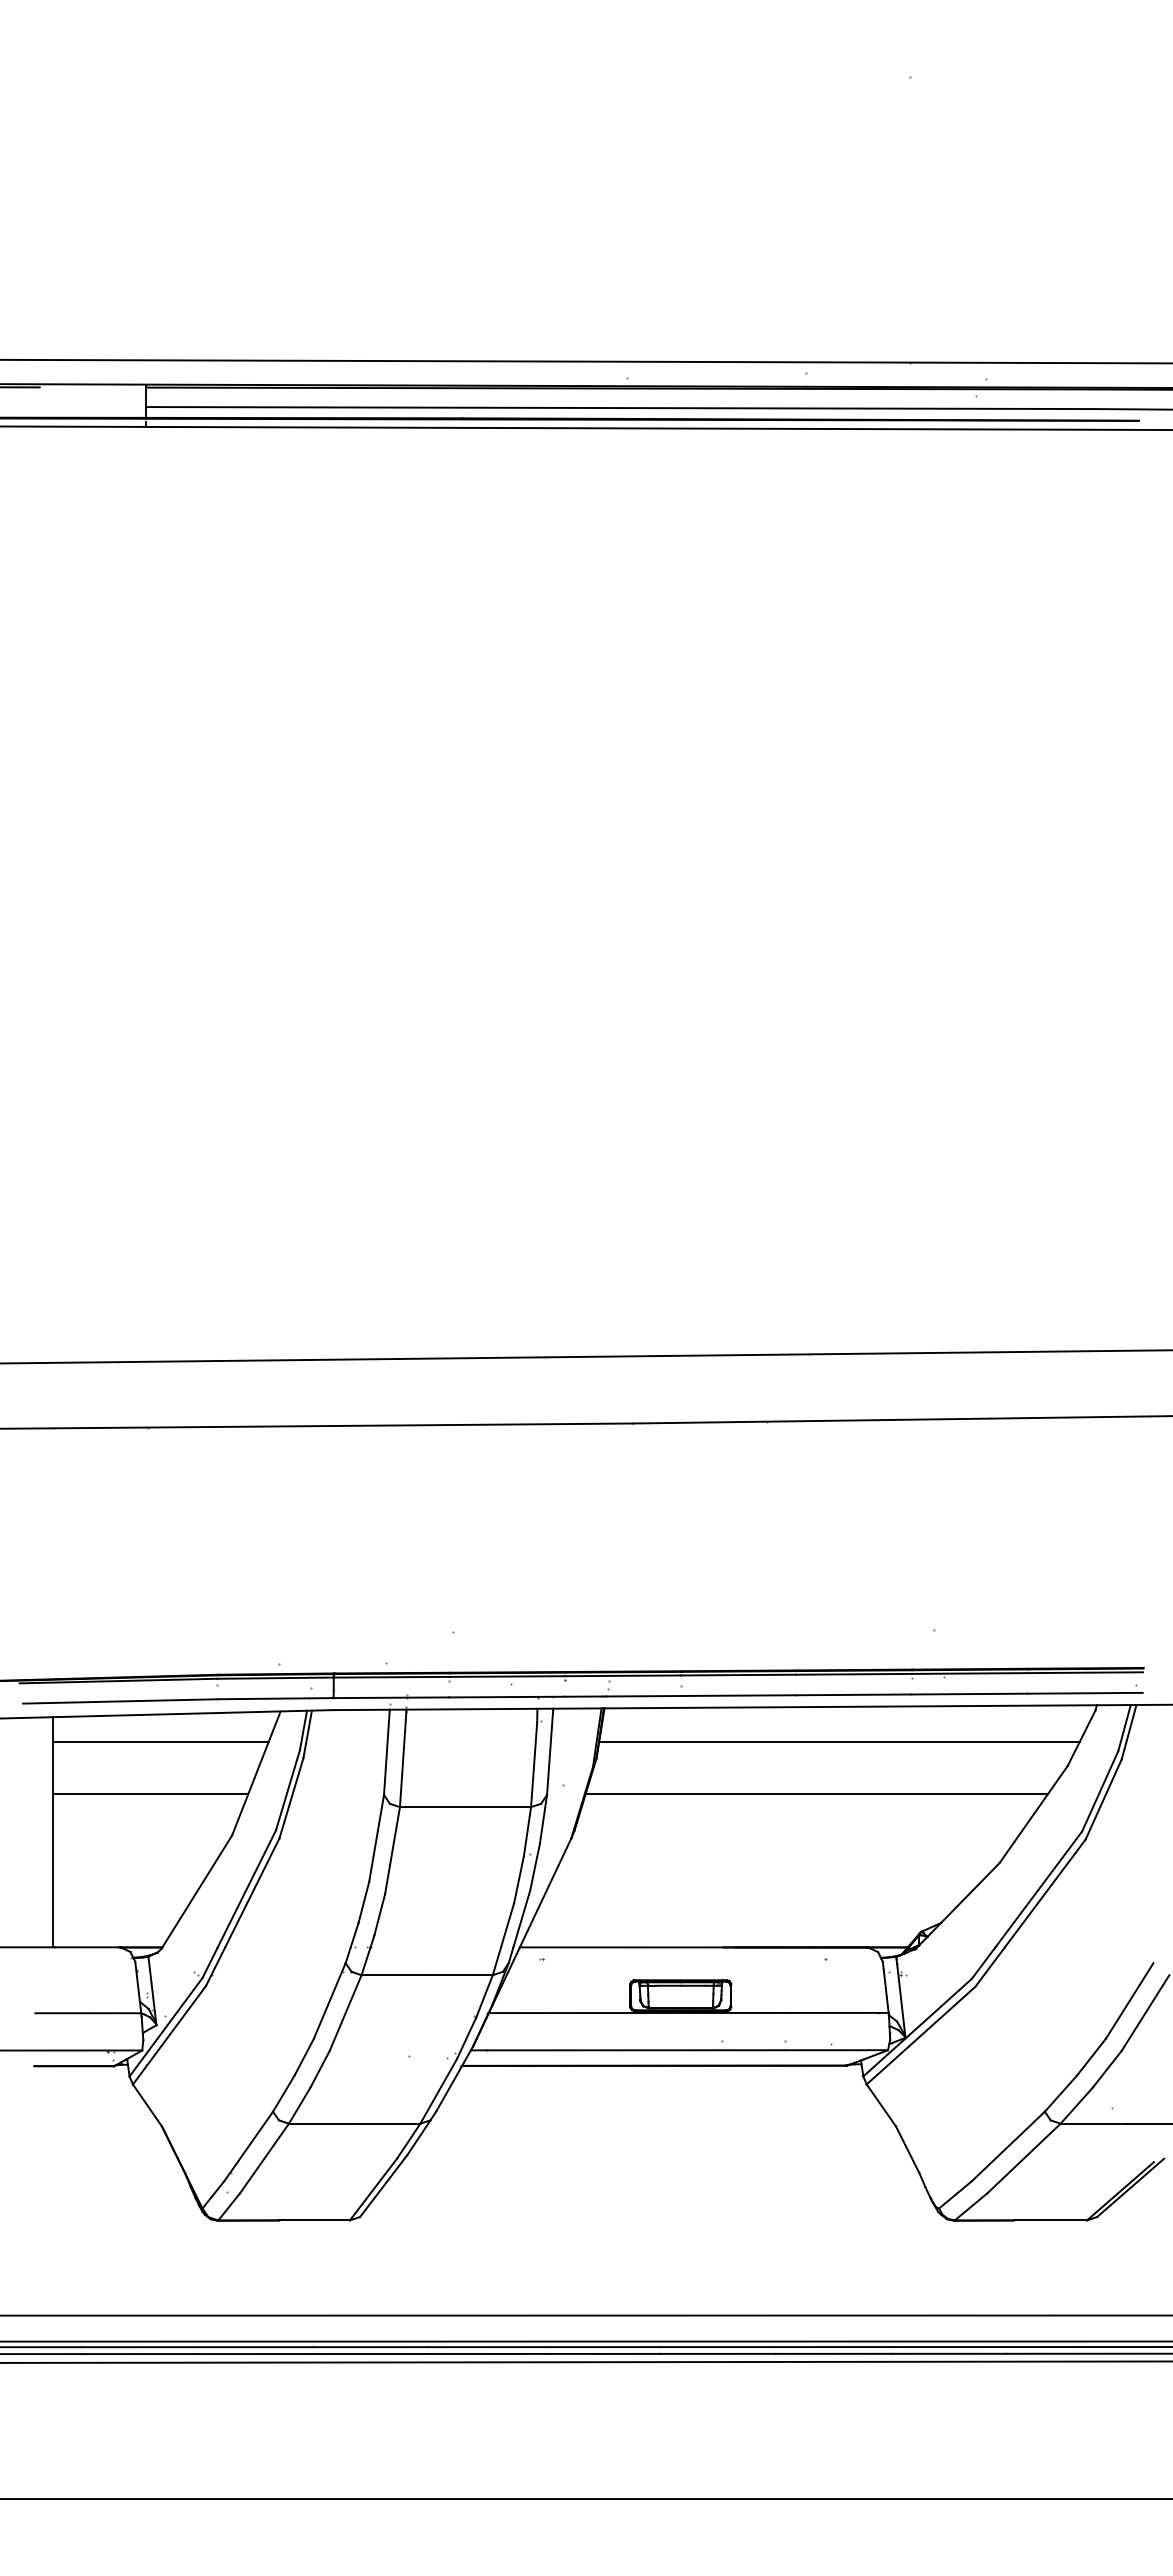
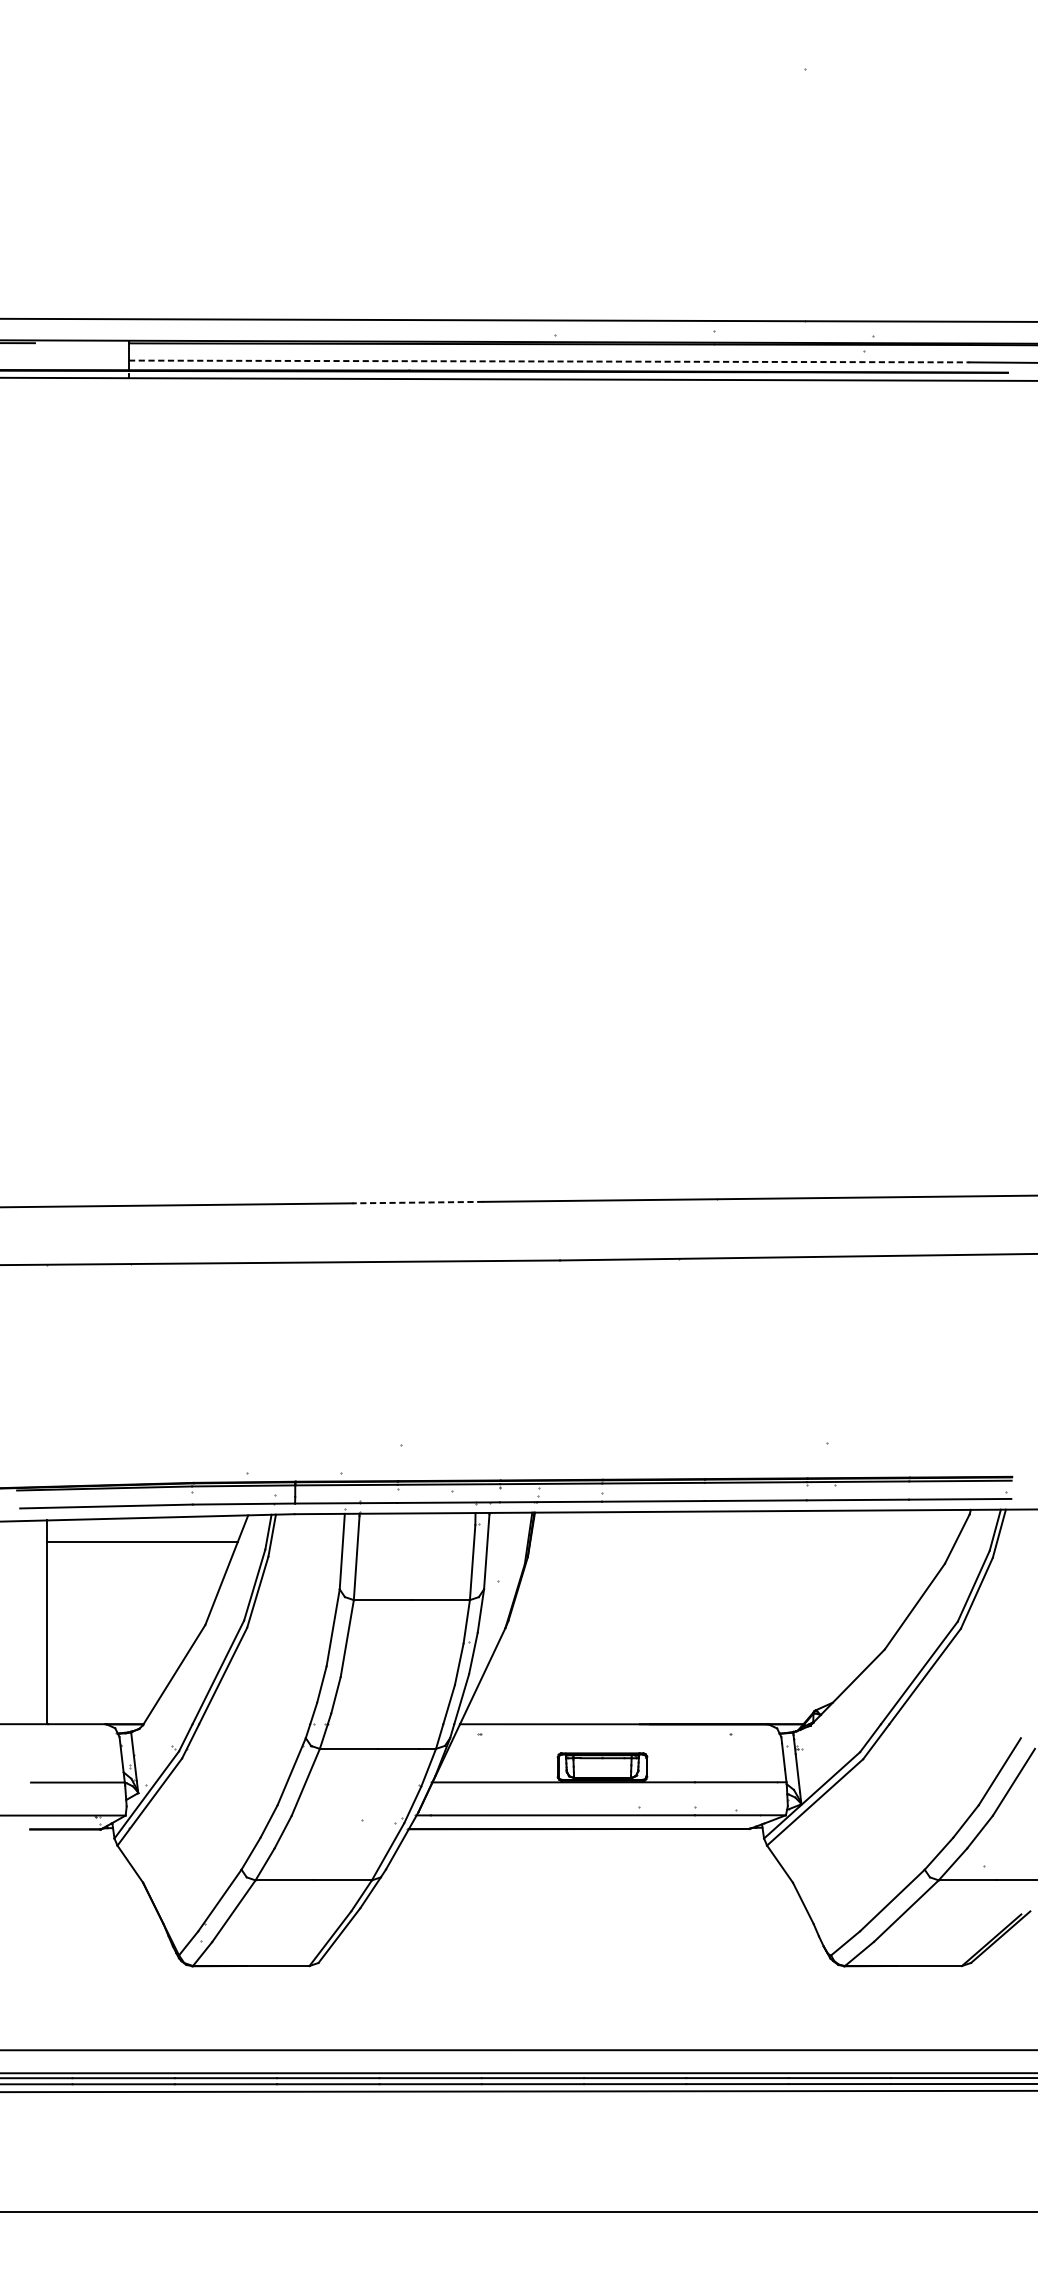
line: (620, 408) -> (549, 361), solid -> dashed
line: (472, 1358) -> (418, 1202), solid -> dashed
line: (839, 1741) -> (742, 1541), removed
line: (150, 1794) -> (133, 1588), removed
line: (816, 1794) -> (722, 1588), removed

